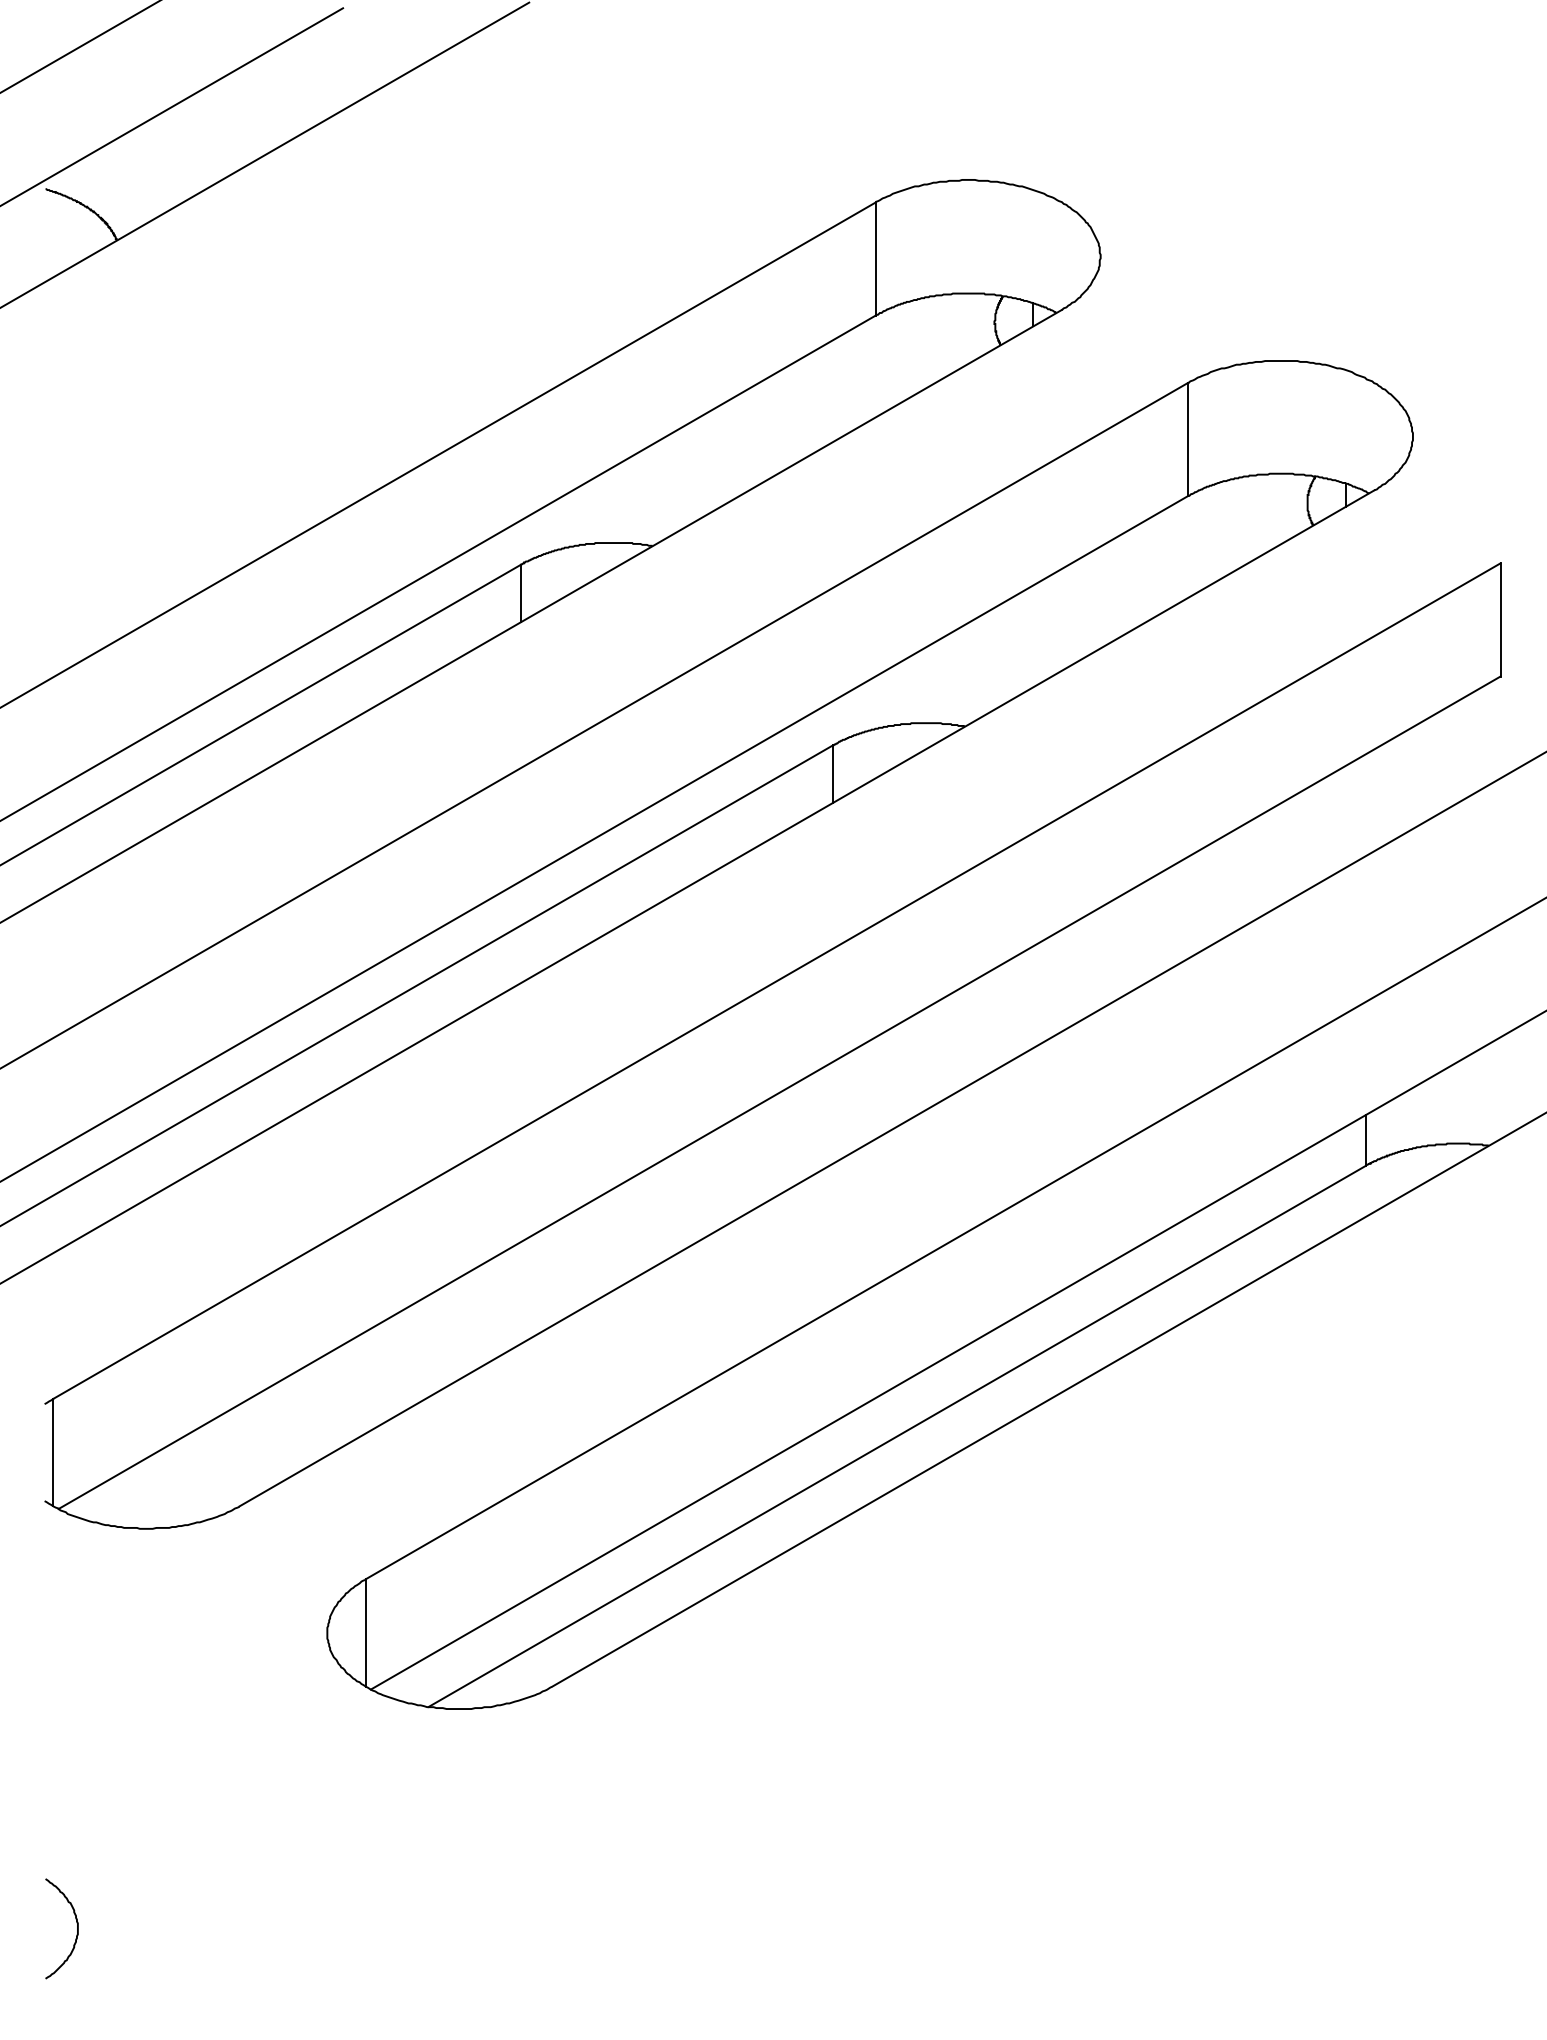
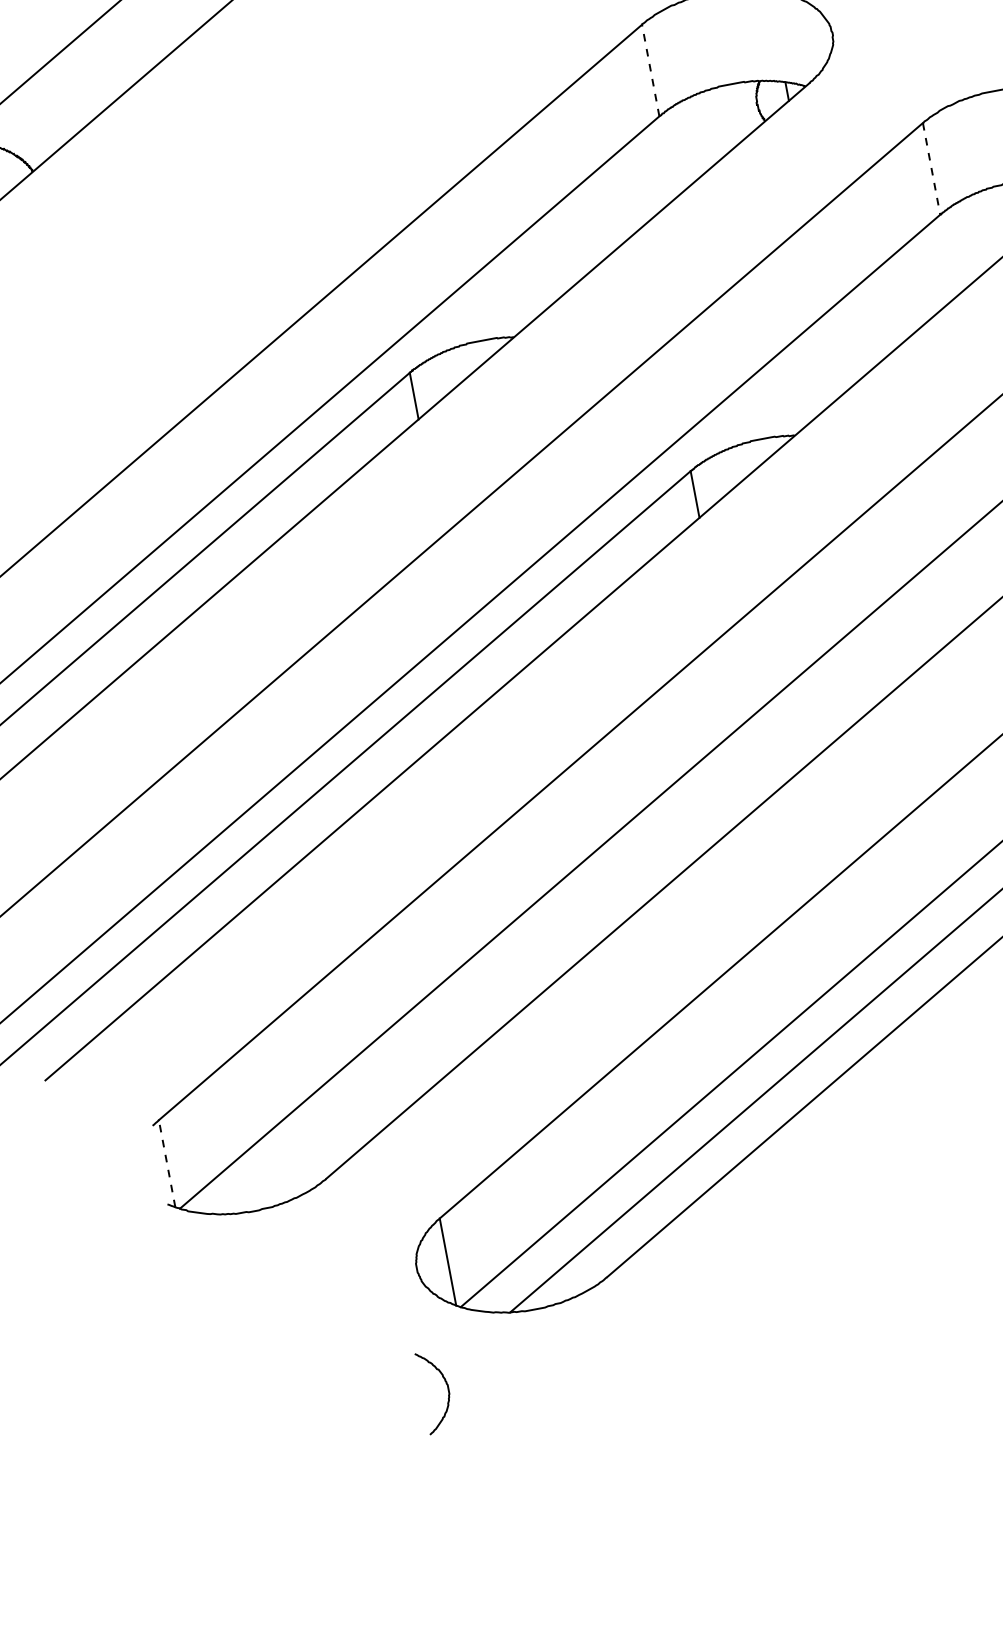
line: (875, 259) -> (650, 70), solid -> dashed
line: (1188, 439) -> (931, 168), solid -> dashed
line: (53, 1452) -> (167, 1163), solid -> dashed
curve: (76, 1923) -> (446, 1385), moved

